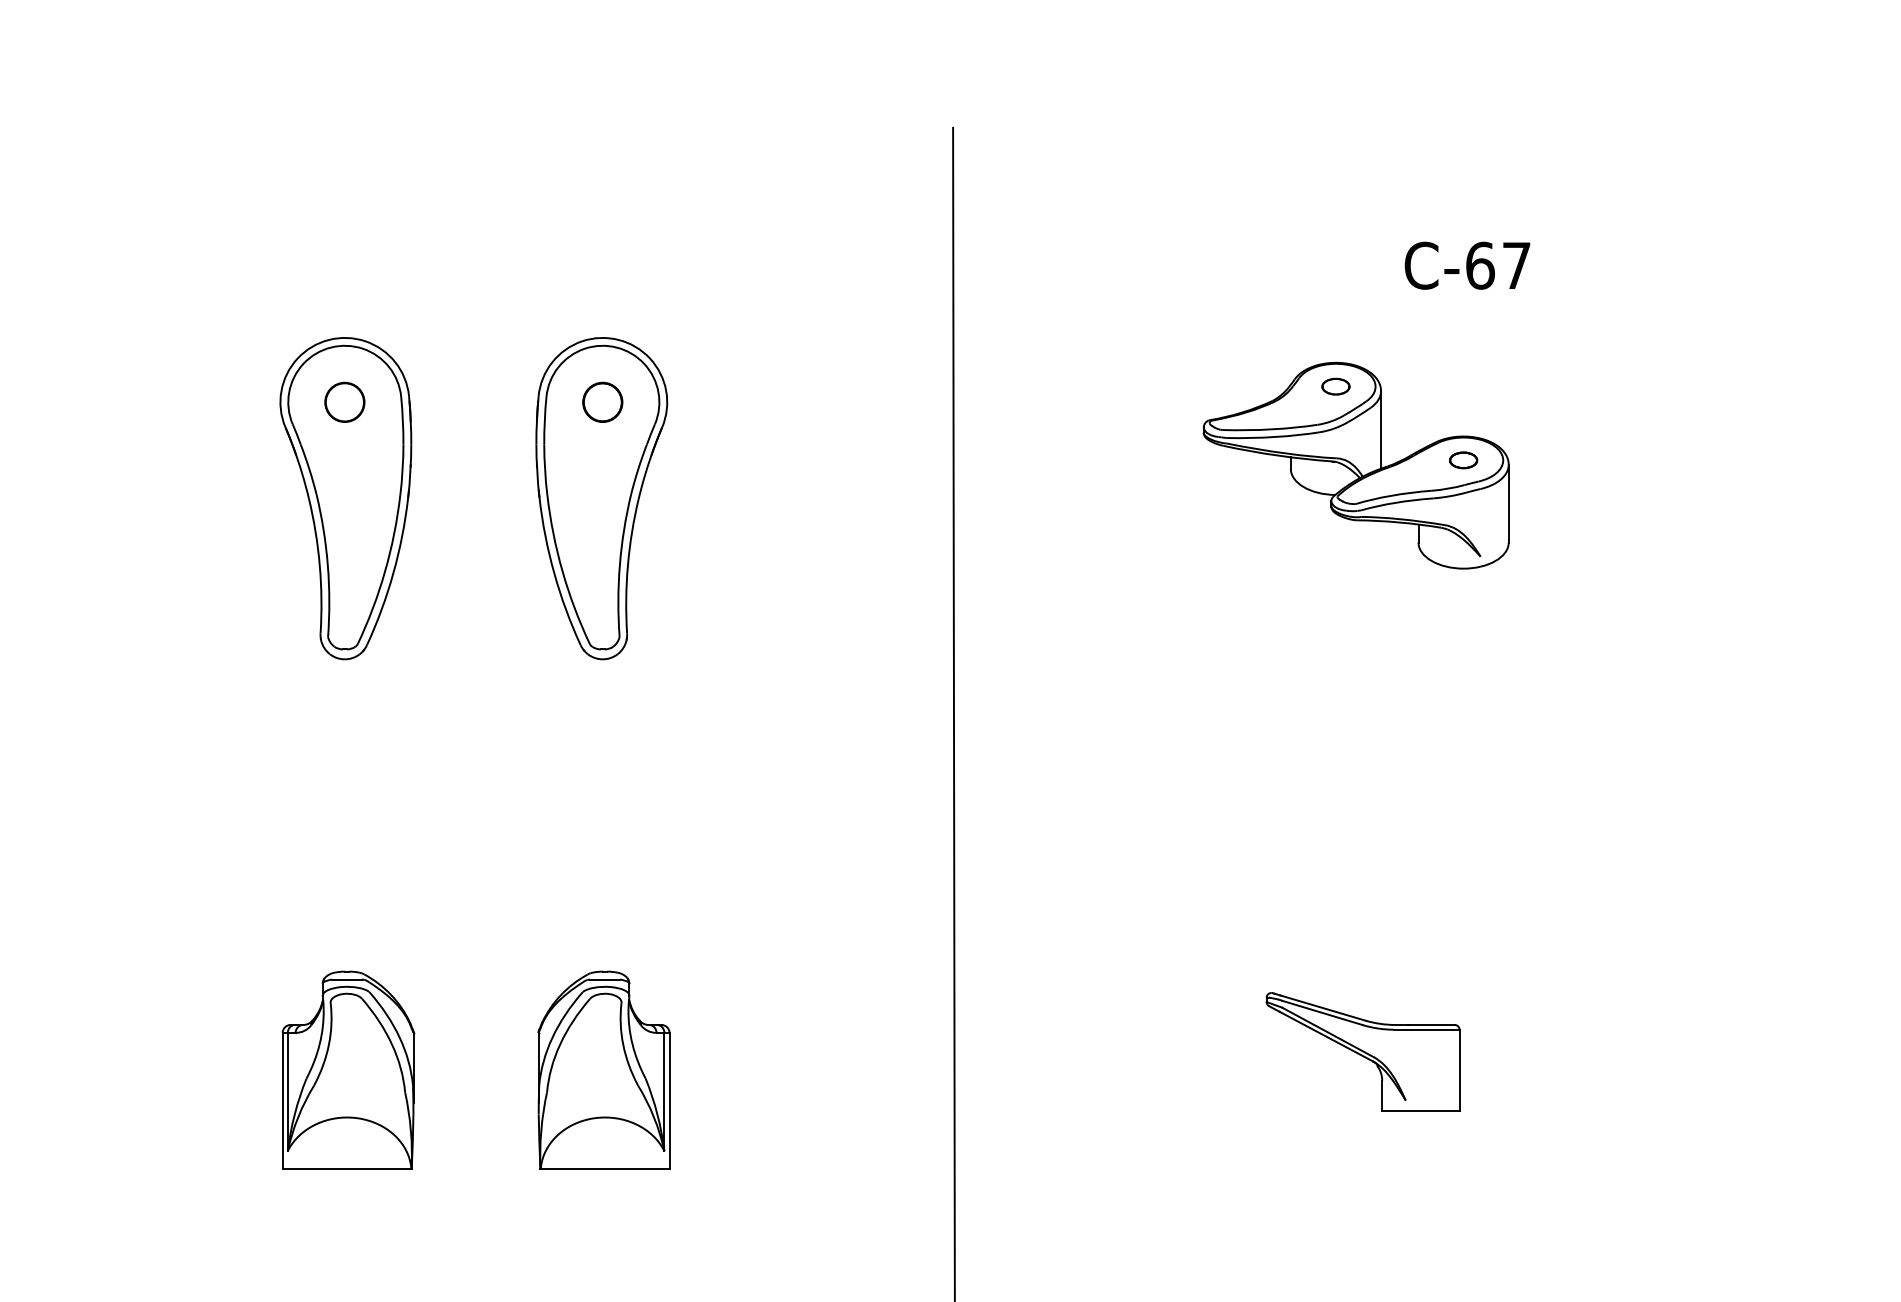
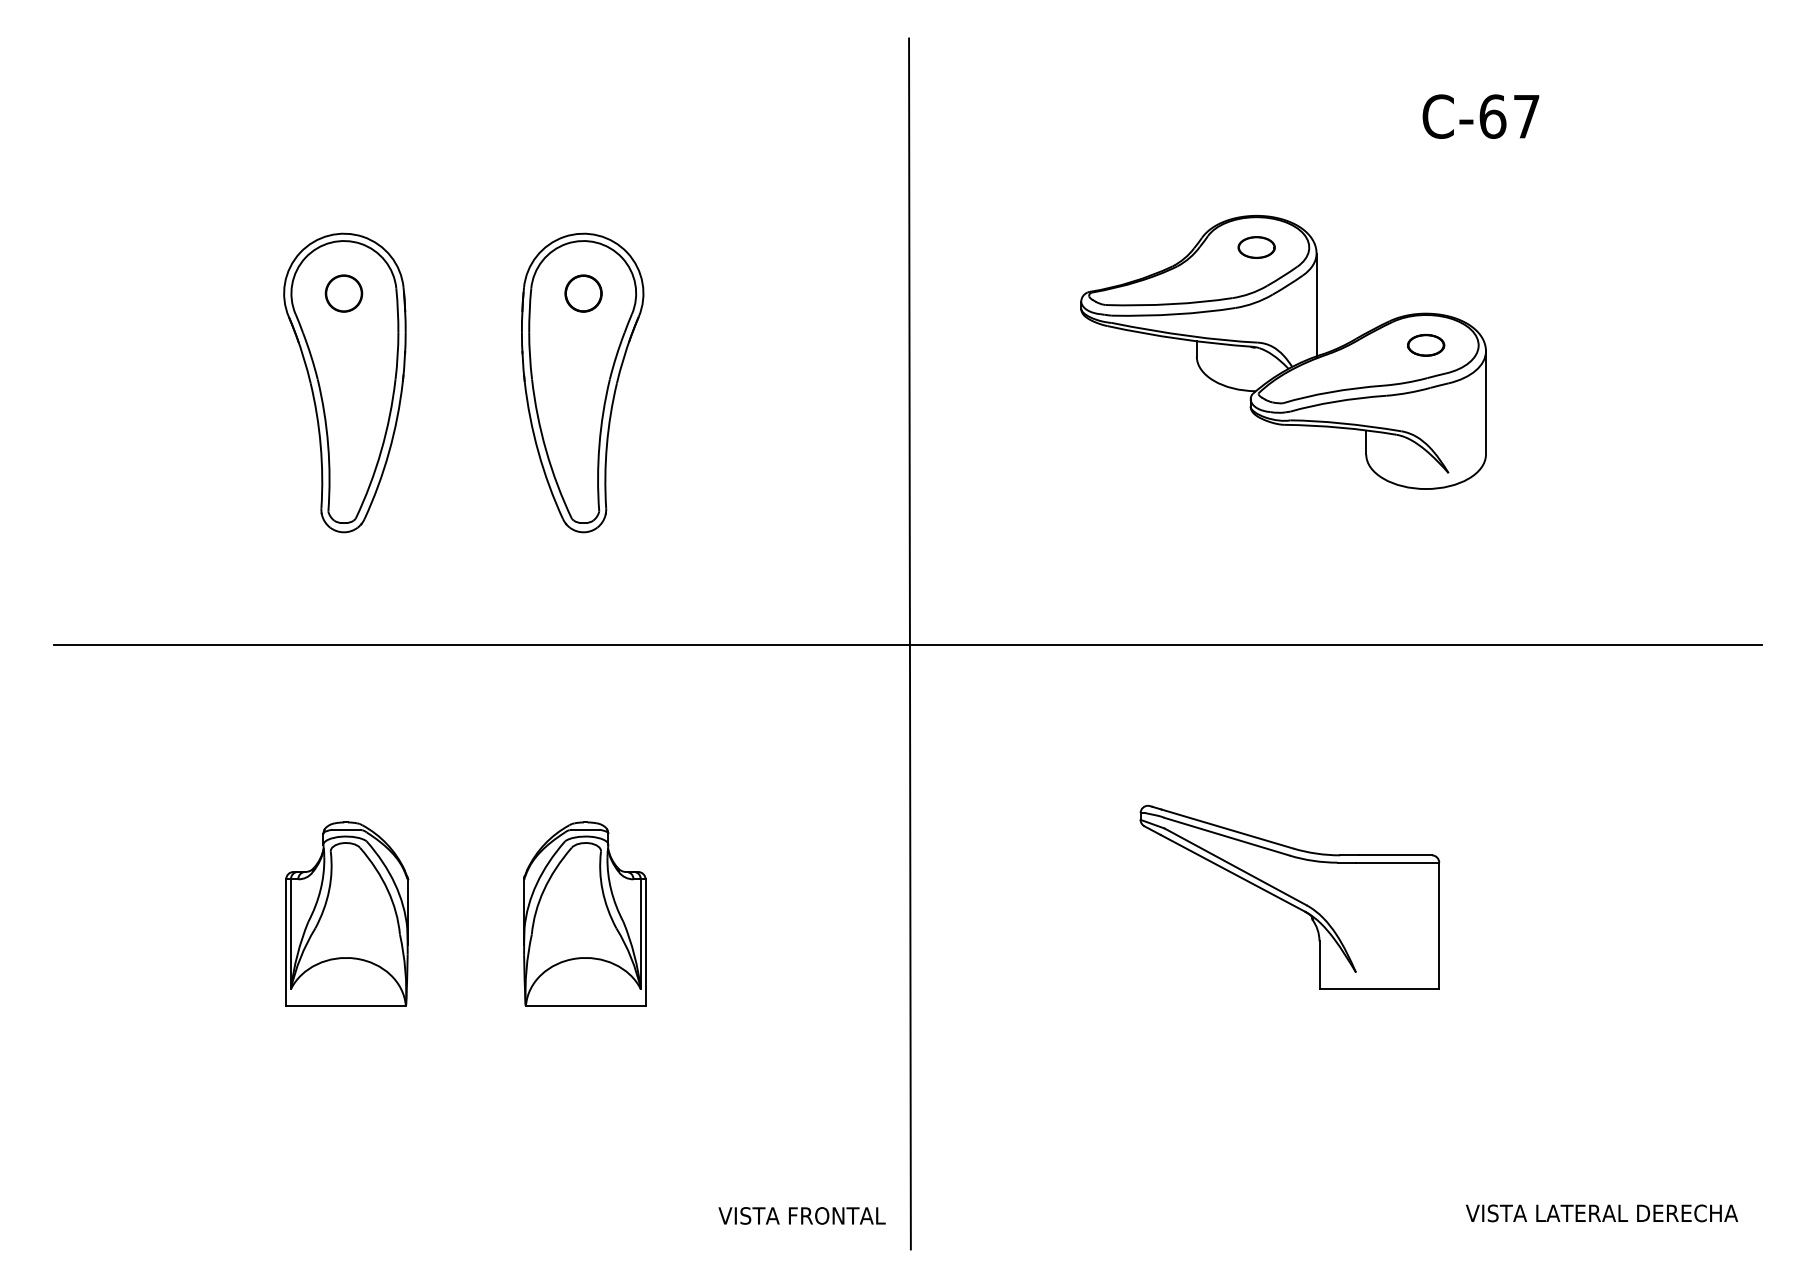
text: (1467, 265) -> (1480, 116), moved
part: (1356, 465) -> (1283, 352), size x1.43
line: (951, 781) -> (907, 645), added
part: (1362, 1051) -> (1289, 896), size x1.67

